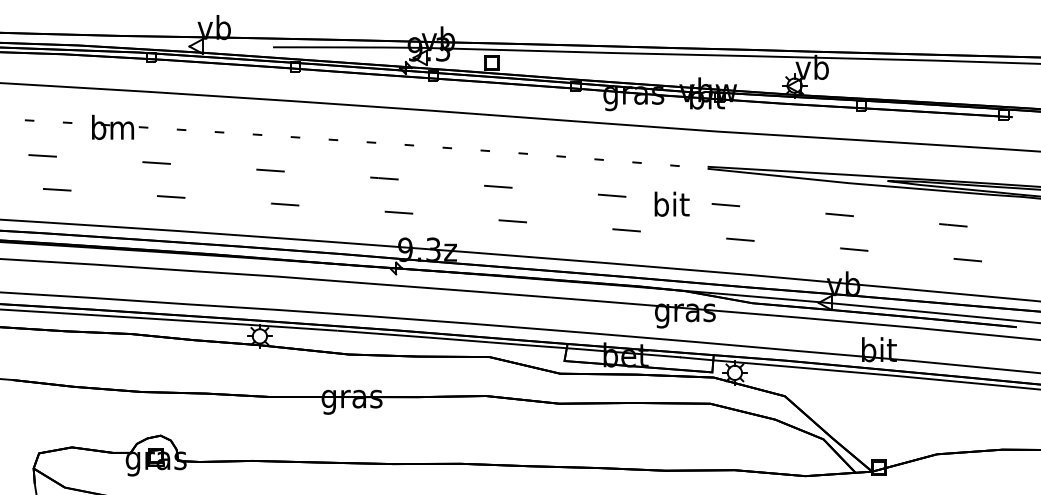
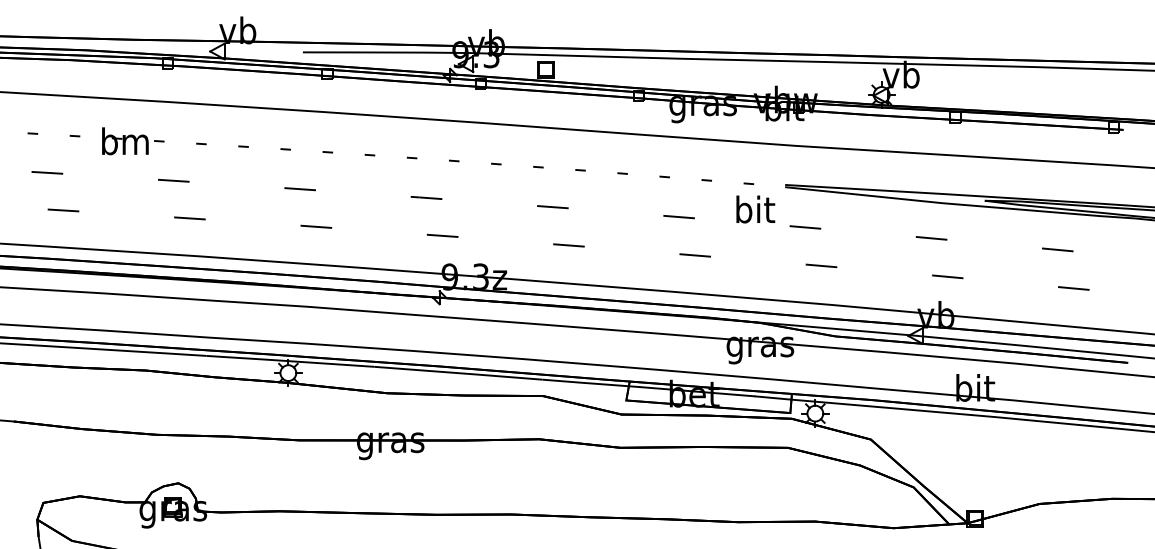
text: (671, 204) -> (755, 209), moved

